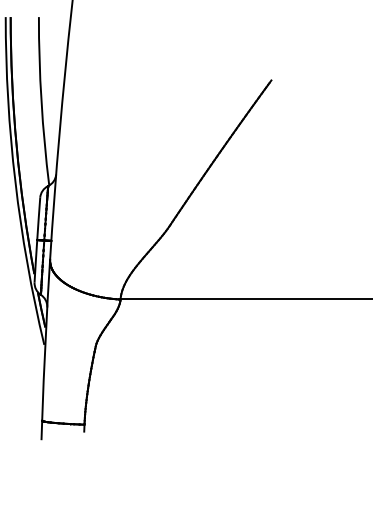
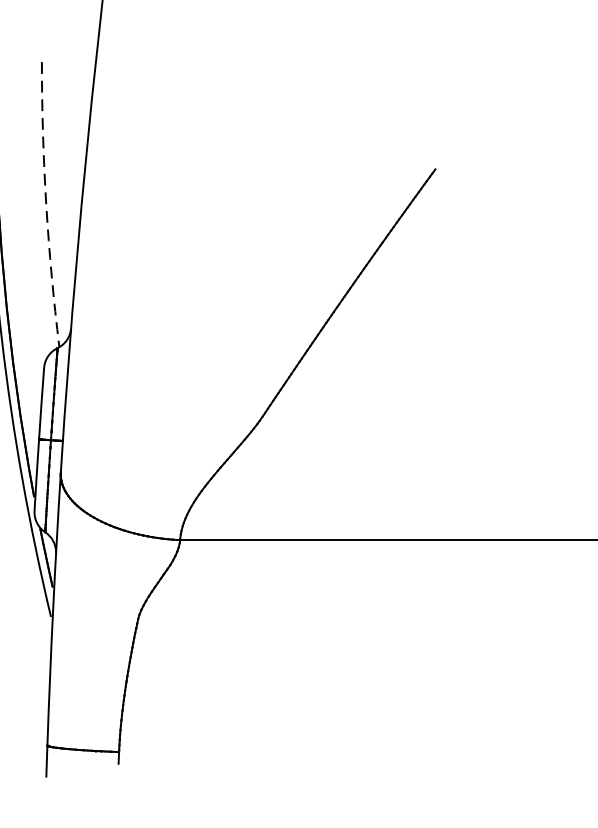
arc: (41, 101) -> (46, 204), solid -> dashed

